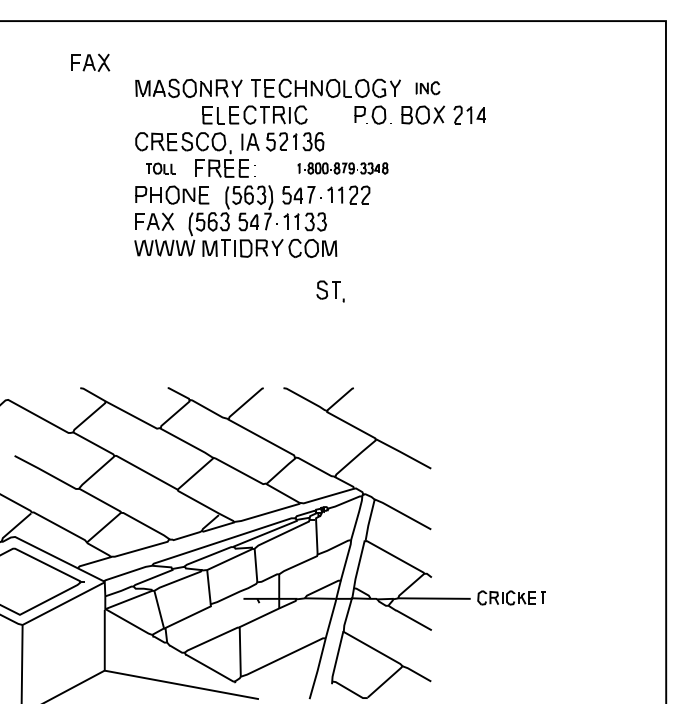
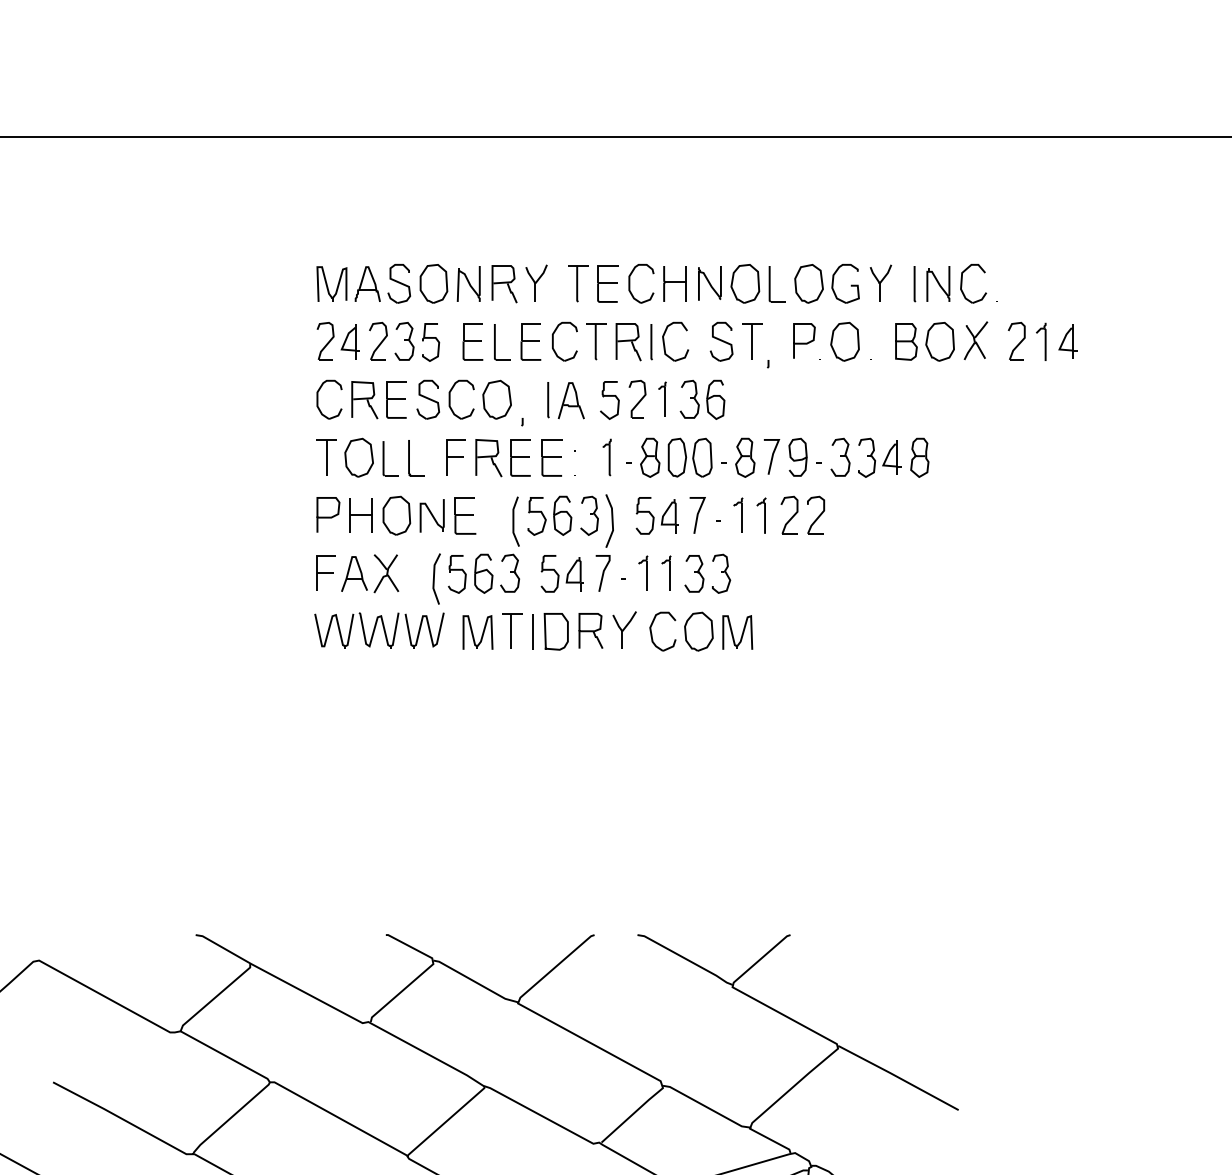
part: (90, 62) -> (218, 227), removed
part: (429, 87) -> (954, 281), size x1.43
part: (164, 114) -> (378, 340), added
part: (160, 168) -> (370, 457), size x1.67
part: (342, 168) -> (765, 457), size x1.67
part: (330, 291) -> (739, 344), moved

